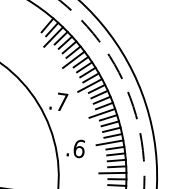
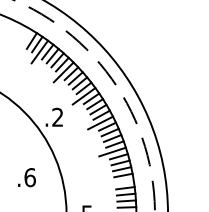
text: (61, 101) -> (57, 116), .7 -> .2
text: (75, 148) -> (26, 177), moved
line: (112, 172) -> (119, 182), removed

